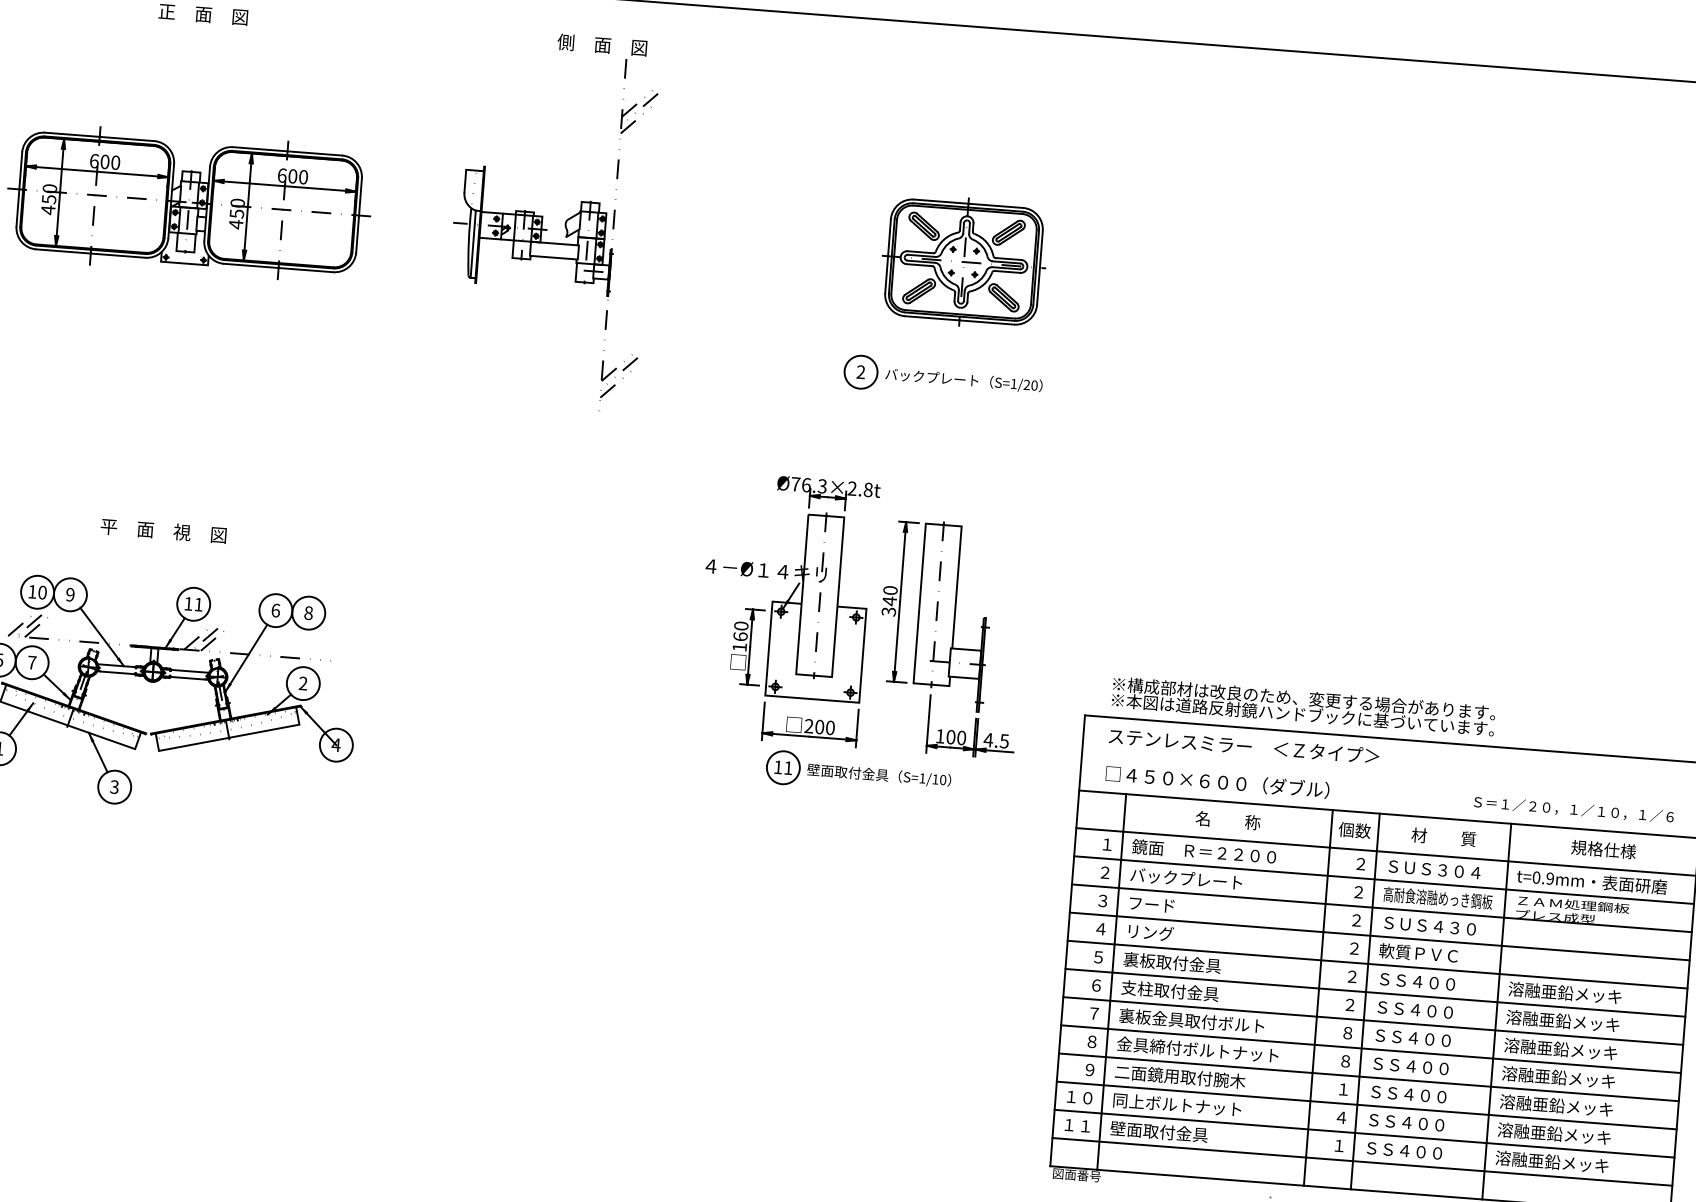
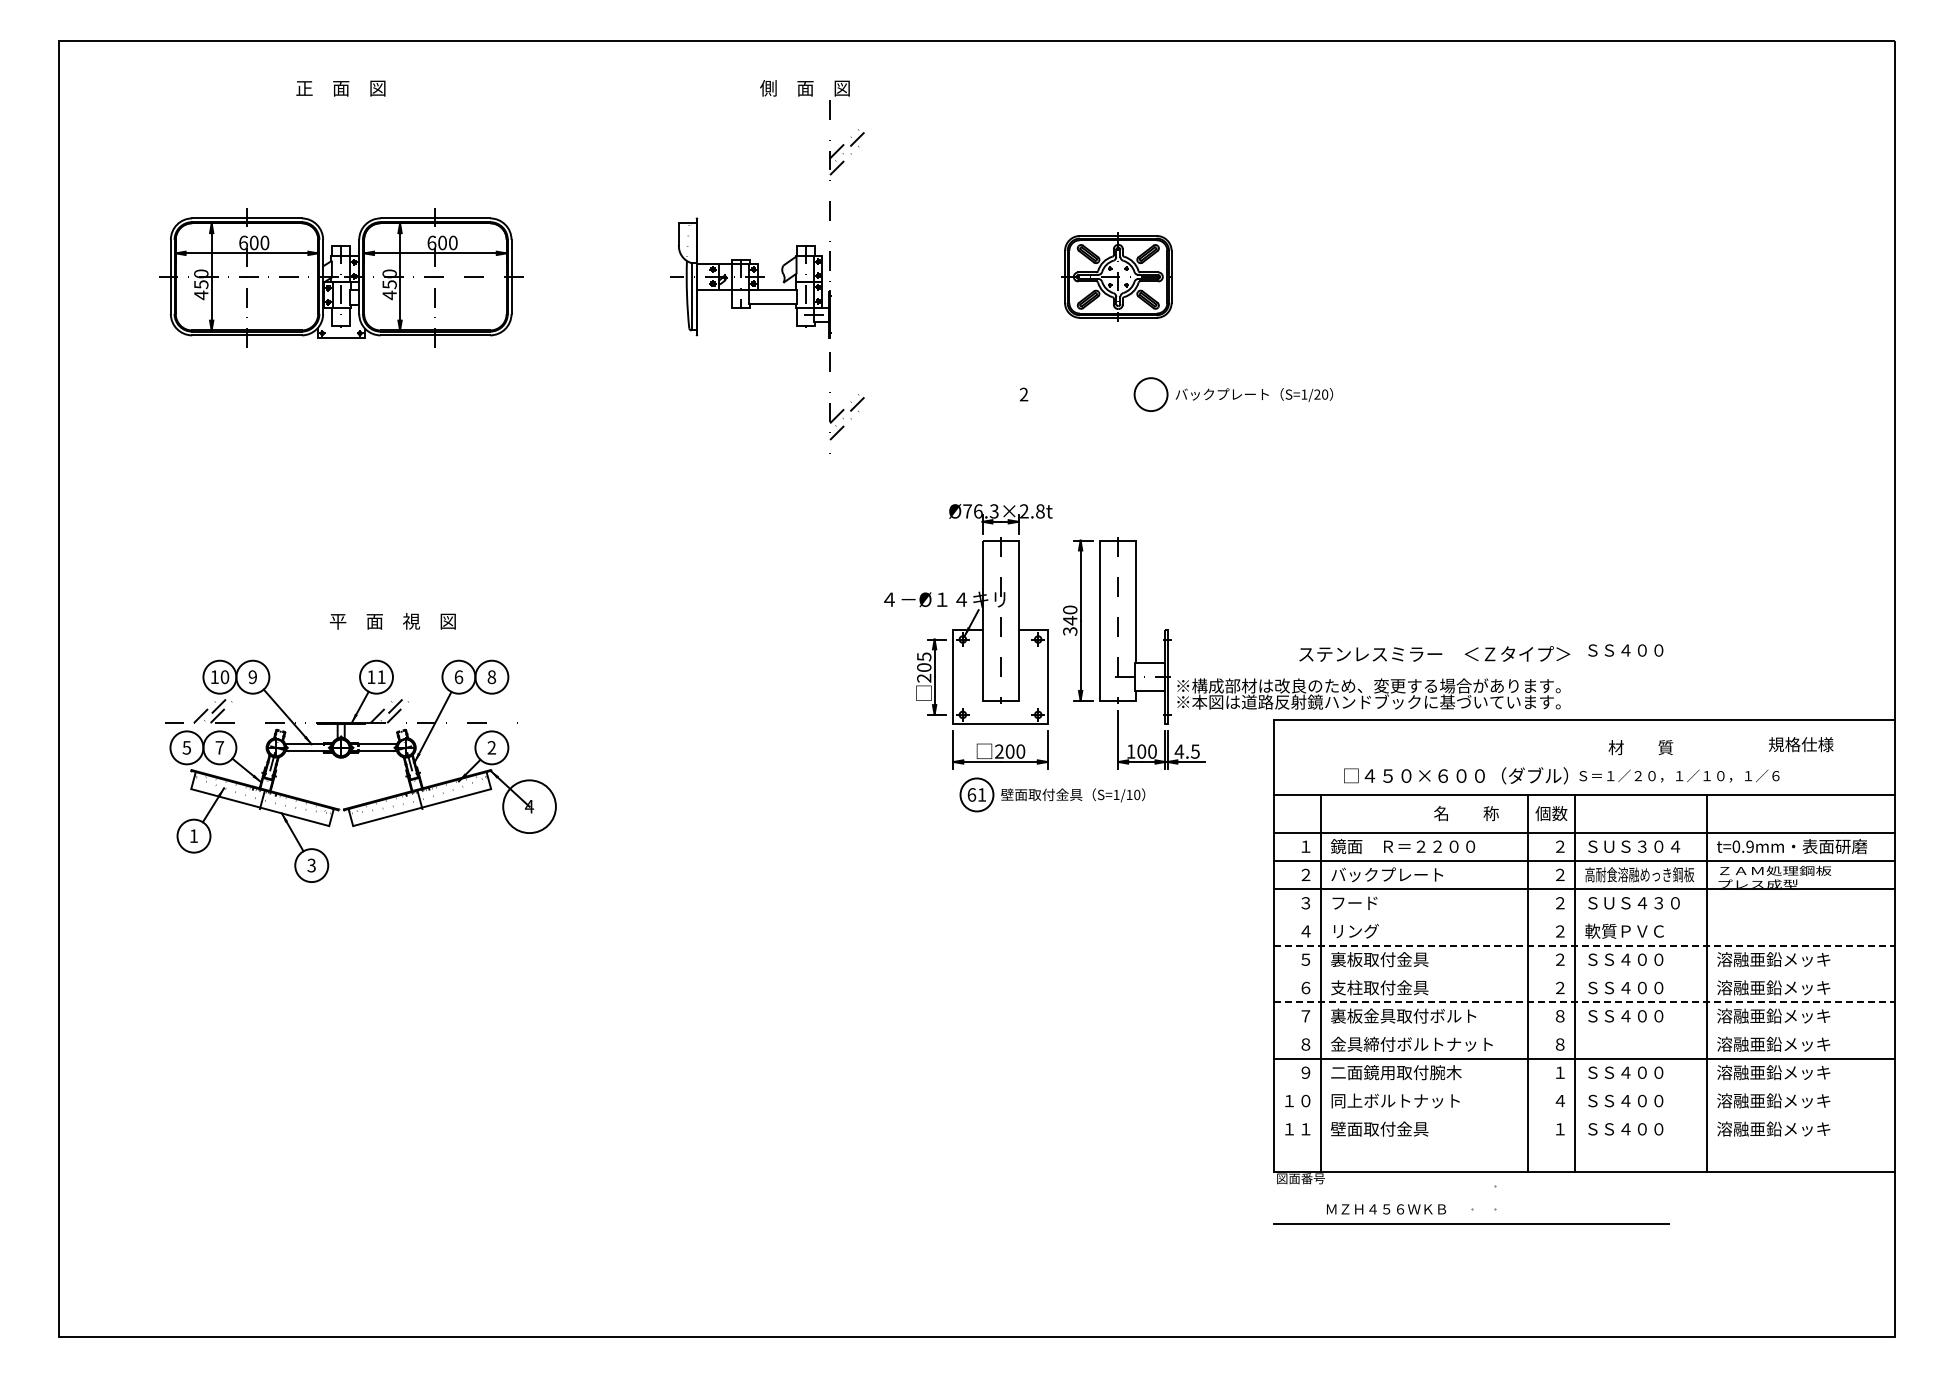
part: (542, 219) -> (758, 266), moved
part: (964, 261) -> (1118, 276), size x0.7
part: (943, 378) -> (1233, 394), moved
text: (163, 531) -> (392, 621), moved
text: (740, 636) -> (924, 667), 160 -> 205
text: (1303, 706) -> (1368, 693), moved
circle: (336, 744) -> (529, 806), size x1.6
text: (1243, 745) -> (1434, 653), moved
text: (777, 766) -> (971, 794), 11 -> 61
text: (1218, 781) -> (1456, 775), moved
text: (1574, 809) -> (1679, 775), moved
text: (1228, 820) -> (1466, 813), moved
text: (1443, 837) -> (1640, 747), moved
text: (1604, 849) -> (1801, 744), moved
line: (1379, 936) -> (1584, 917), removed
line: (1377, 964) -> (1584, 945), solid -> dashed
line: (1375, 992) -> (1584, 973), removed
line: (1373, 1021) -> (1584, 1002), solid -> dashed
line: (1371, 1049) -> (1584, 1030), removed
text: (1410, 1066) -> (1625, 650), moved
line: (1366, 1105) -> (1584, 1086), removed
line: (1364, 1133) -> (1584, 1115), removed
line: (1362, 1161) -> (1584, 1143), removed

